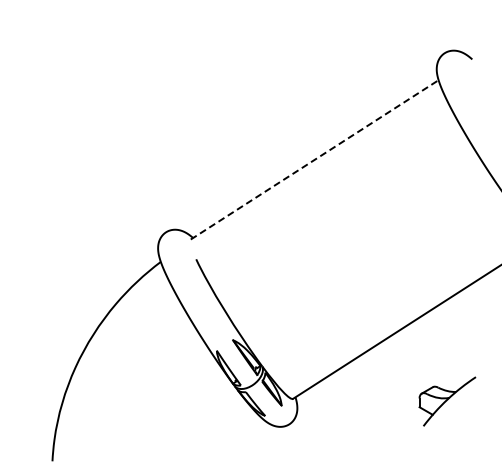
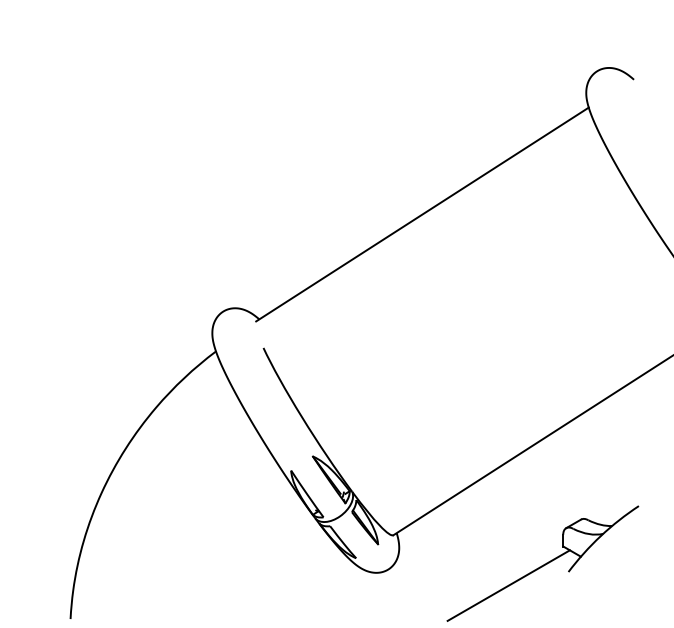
line: (315, 159) -> (423, 214), dashed -> solid
line: (378, 436) -> (508, 585), added

